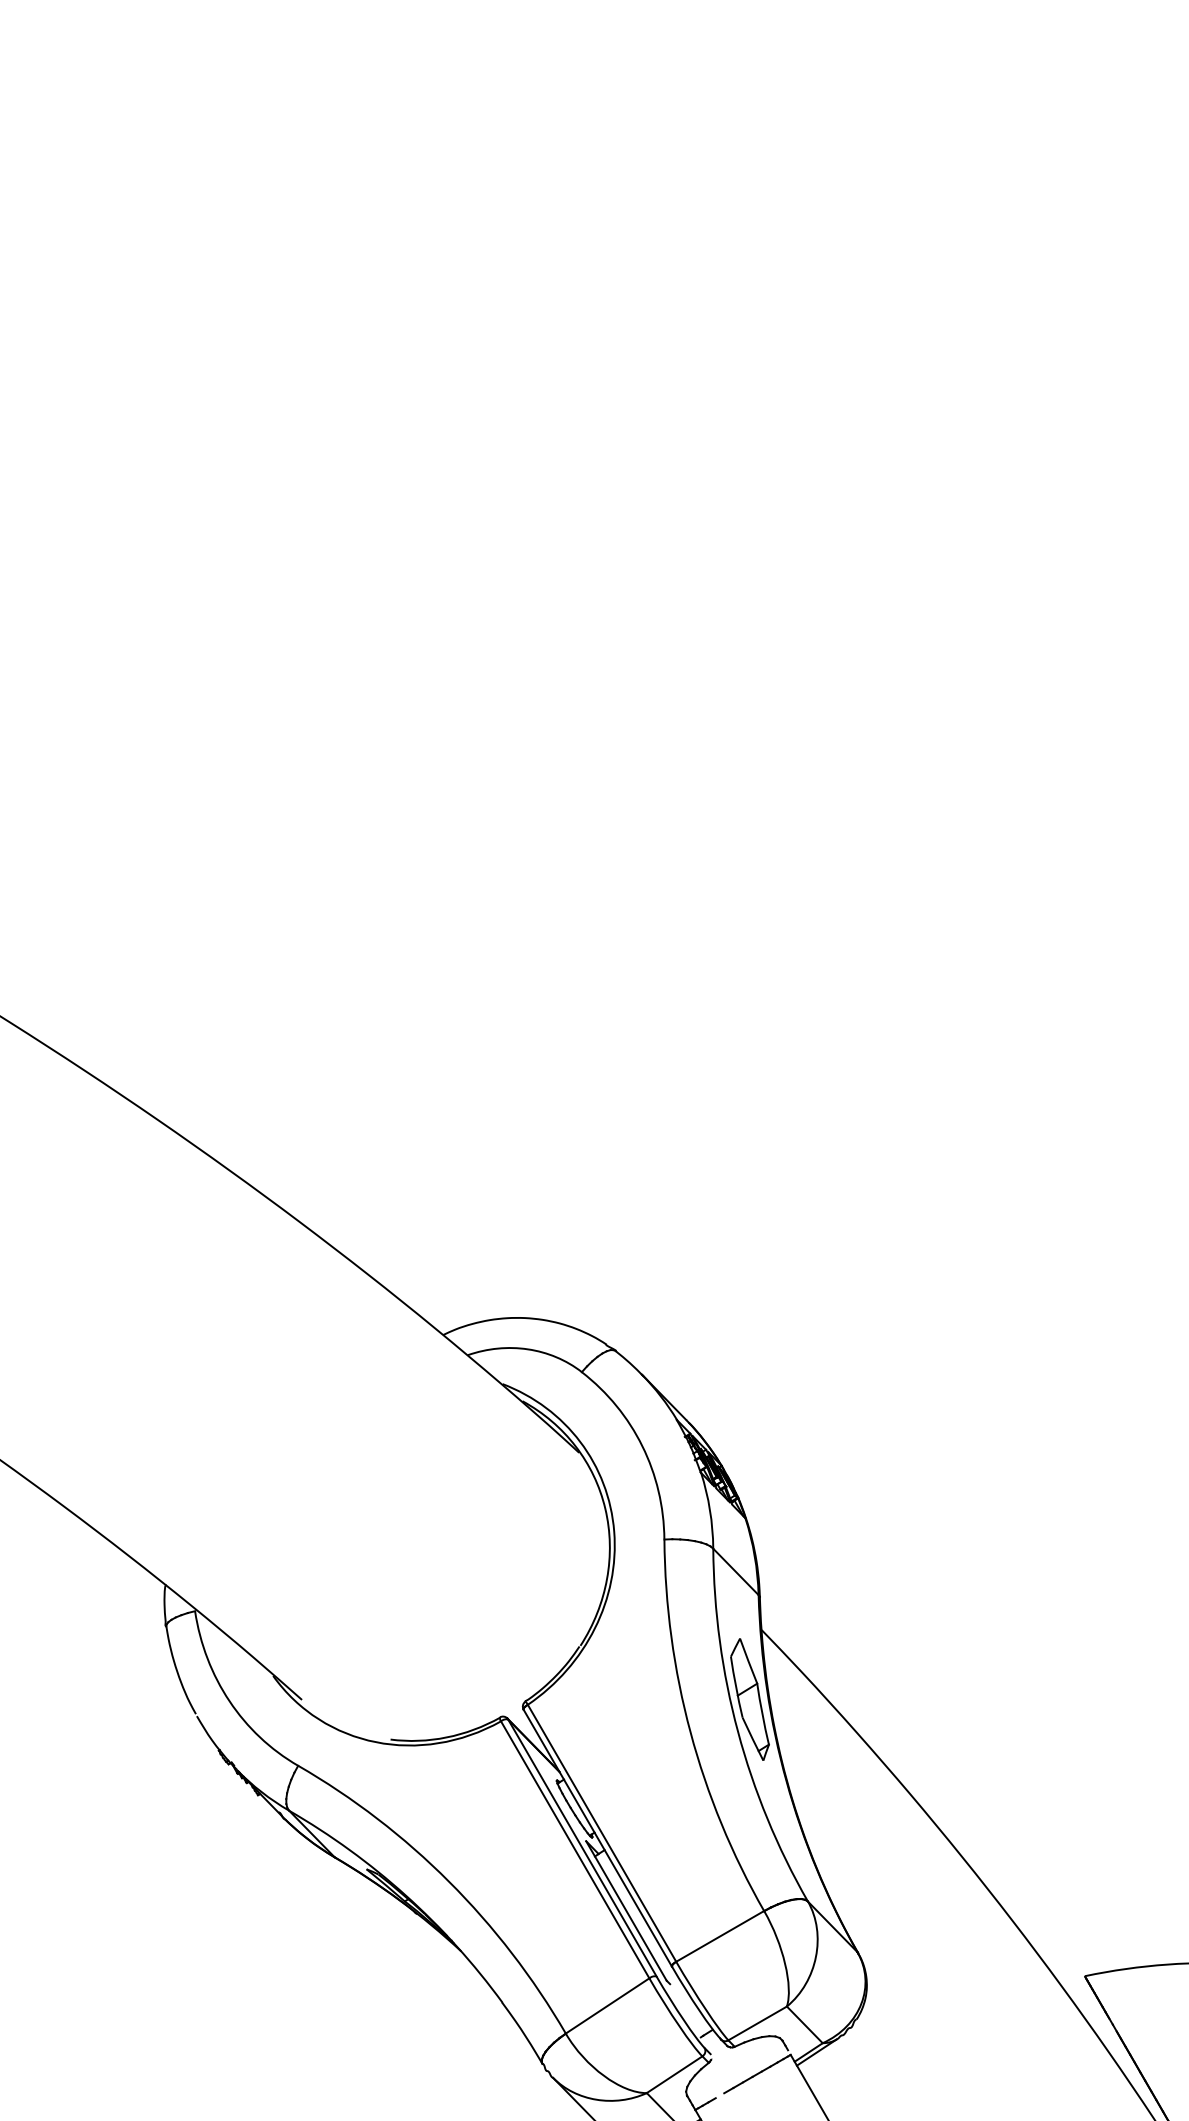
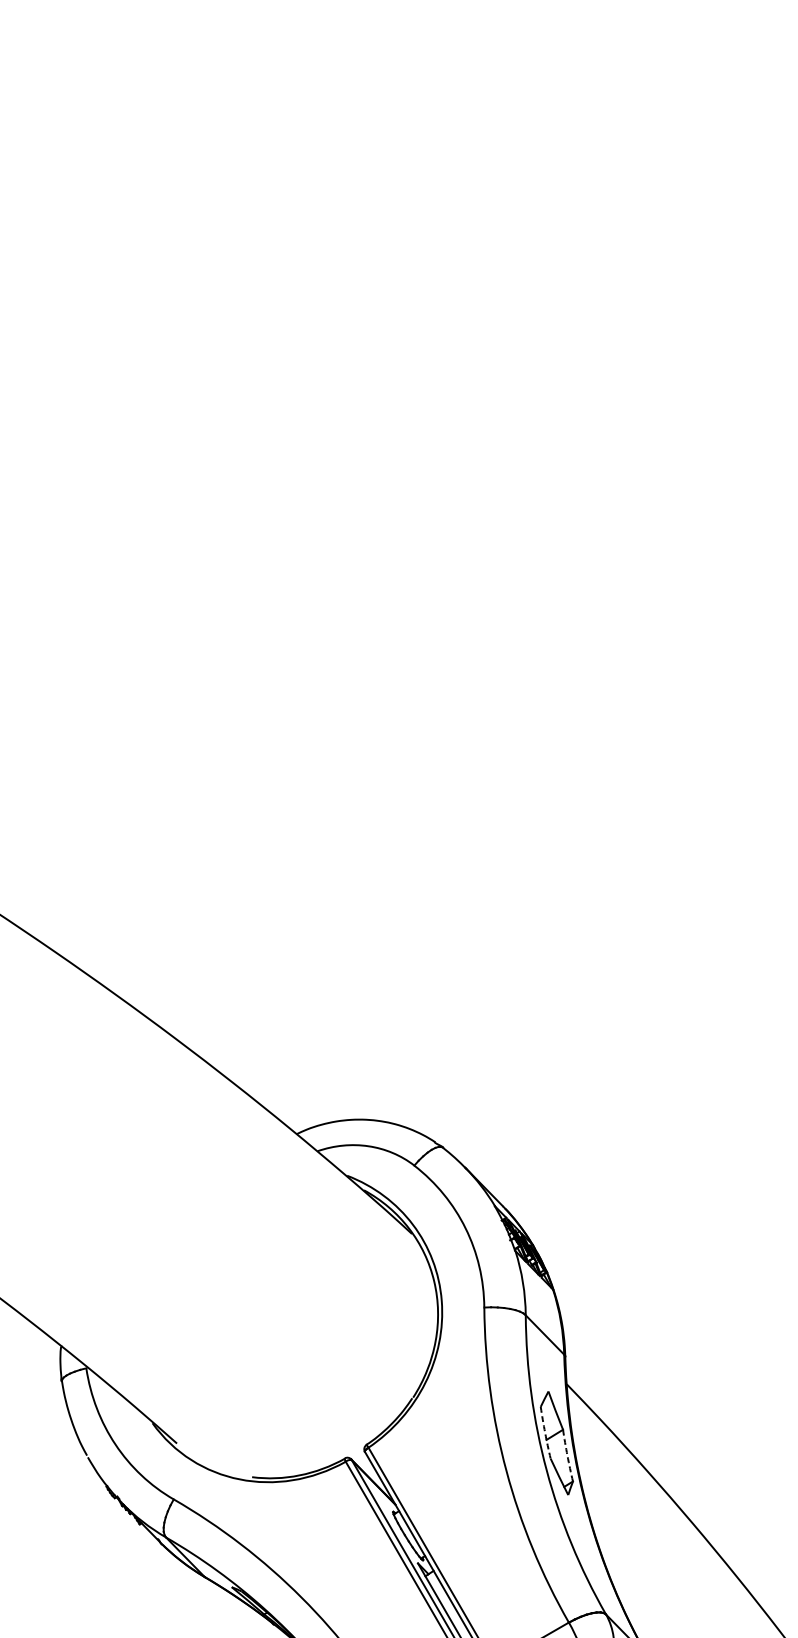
arc: (736, 1687) -> (545, 1433), solid -> dashed
arc: (762, 1714) -> (567, 1455), solid -> dashed

